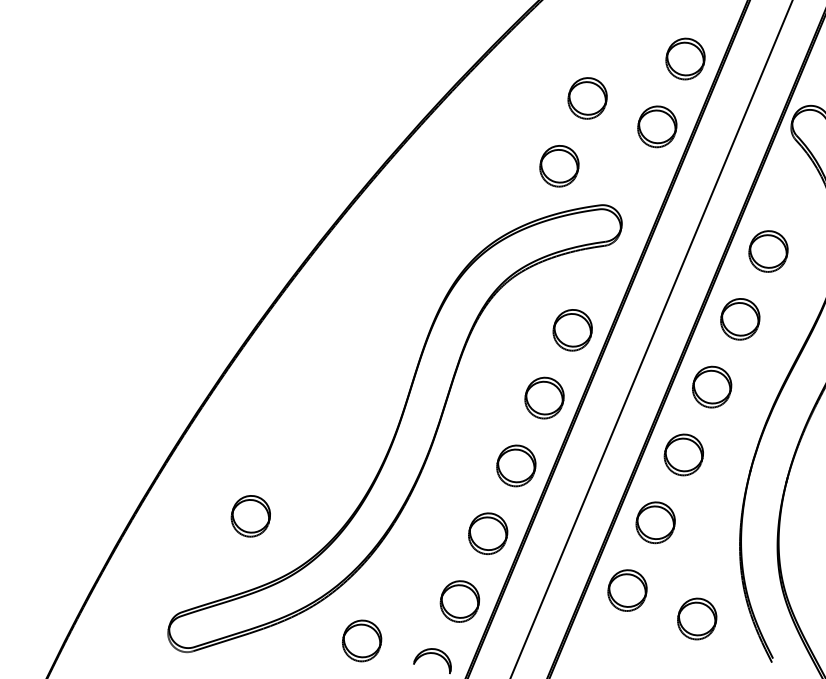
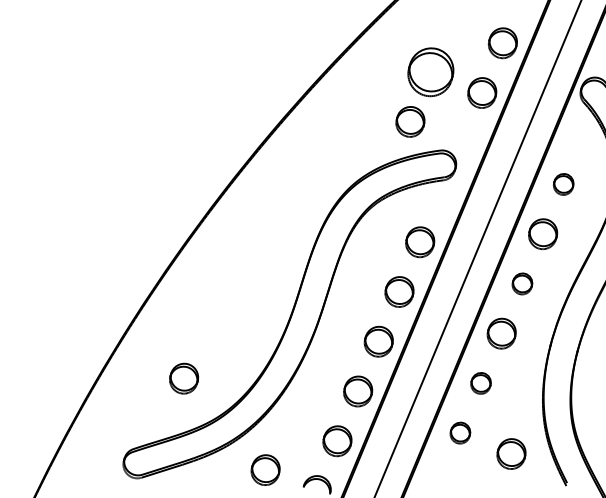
part: (588, 97) -> (431, 71), size x1.6
part: (768, 251) -> (563, 184), size x0.7
part: (712, 386) -> (522, 283), size x0.7
part: (654, 522) -> (480, 383), size x0.7
part: (627, 589) -> (460, 432), size x0.7

